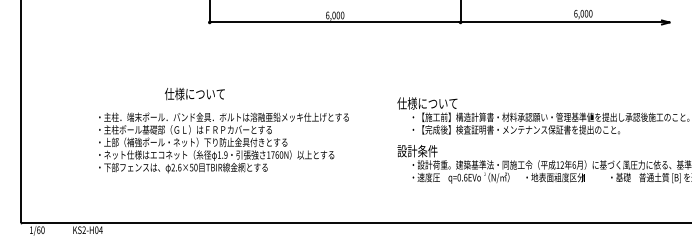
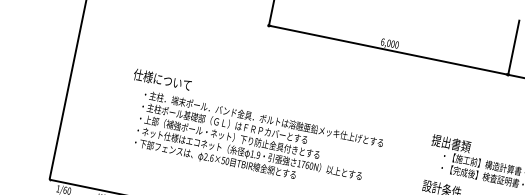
text: (194, 94) -> (162, 80), moved
text: (427, 103) -> (460, 145), 仕様について -> 提出書類

